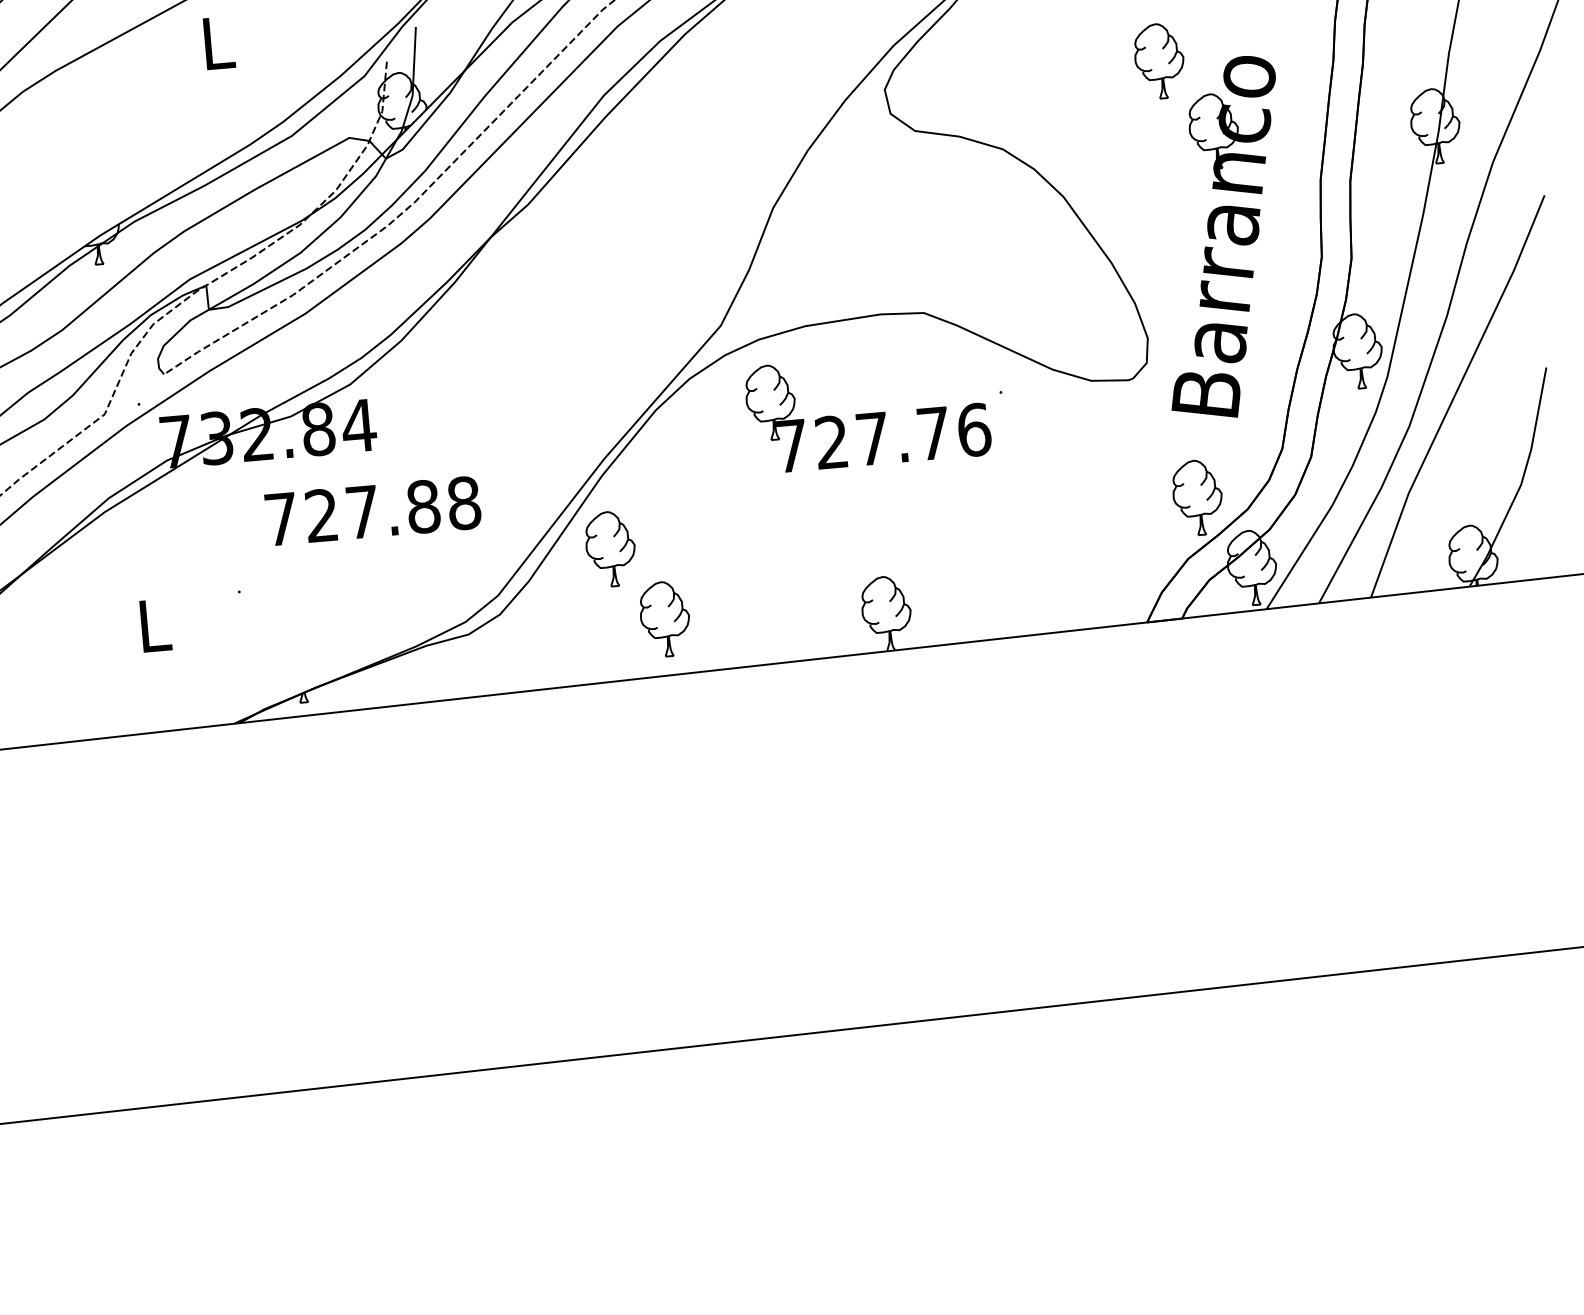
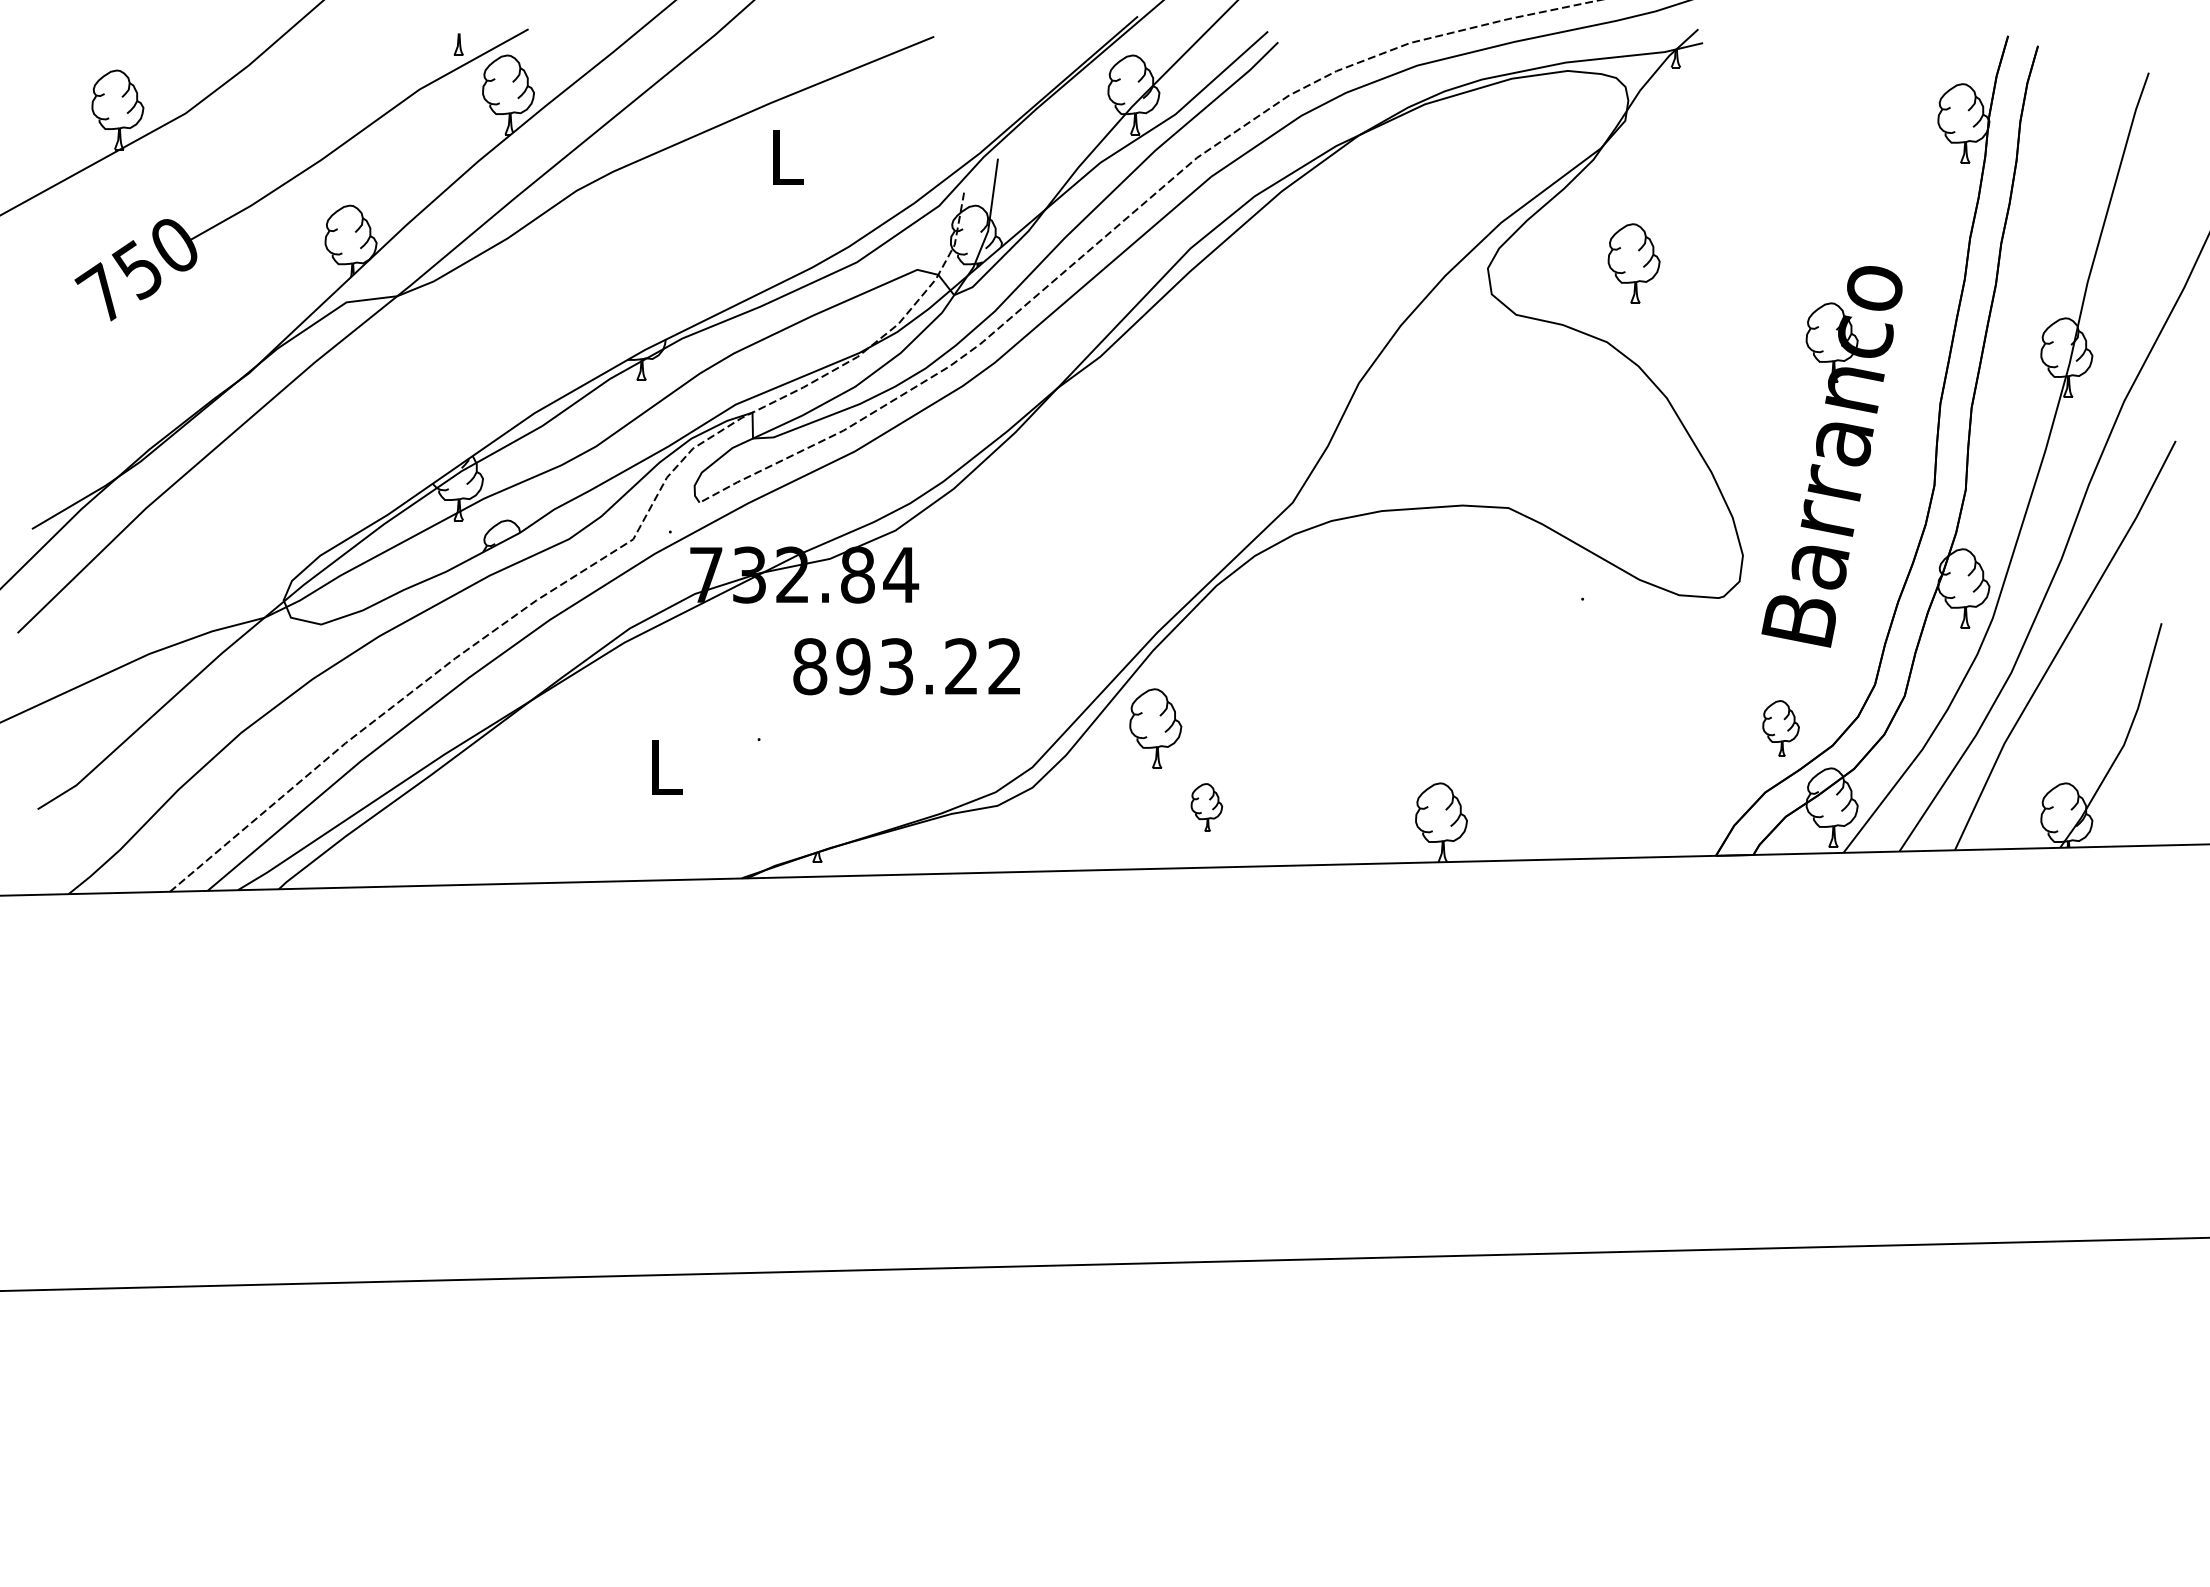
part: (1159, 61) -> (1633, 263), moved
part: (868, 411) -> (1440, 606), removed
part: (1197, 497) -> (1780, 728), size x0.7
text: (372, 511) -> (907, 666), 727.88 -> 893.22
part: (664, 618) -> (1206, 807), size x0.6

